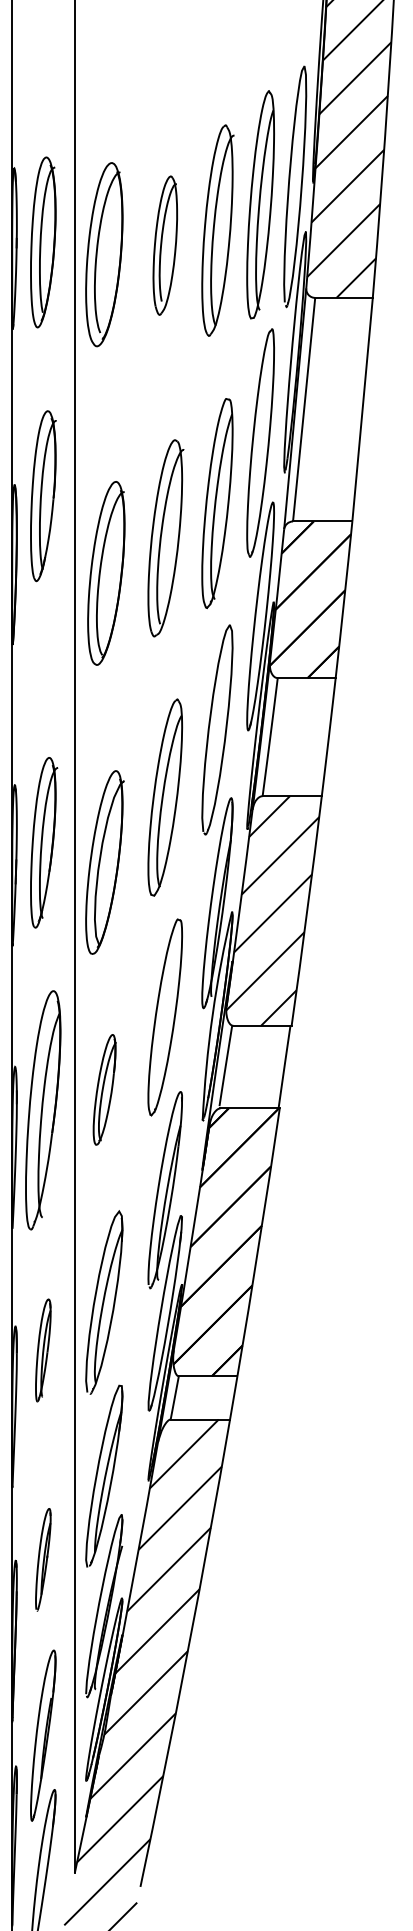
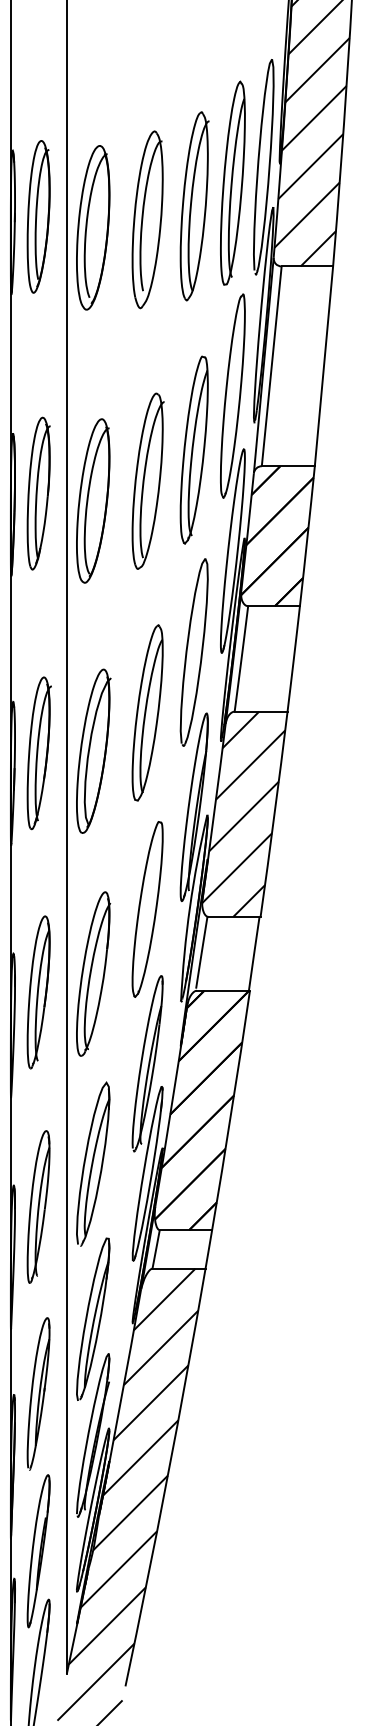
part: (165, 245) -> (147, 219), size x1.43
part: (43, 496) -> (38, 493), moved
part: (106, 573) -> (93, 501), moved
part: (104, 862) -> (93, 751), moved
part: (104, 1089) -> (93, 973), size x1.67
part: (43, 1110) -> (38, 992), size x0.71
part: (43, 1350) -> (38, 1207), size x1.67
part: (43, 1559) -> (38, 1393), size x1.67

